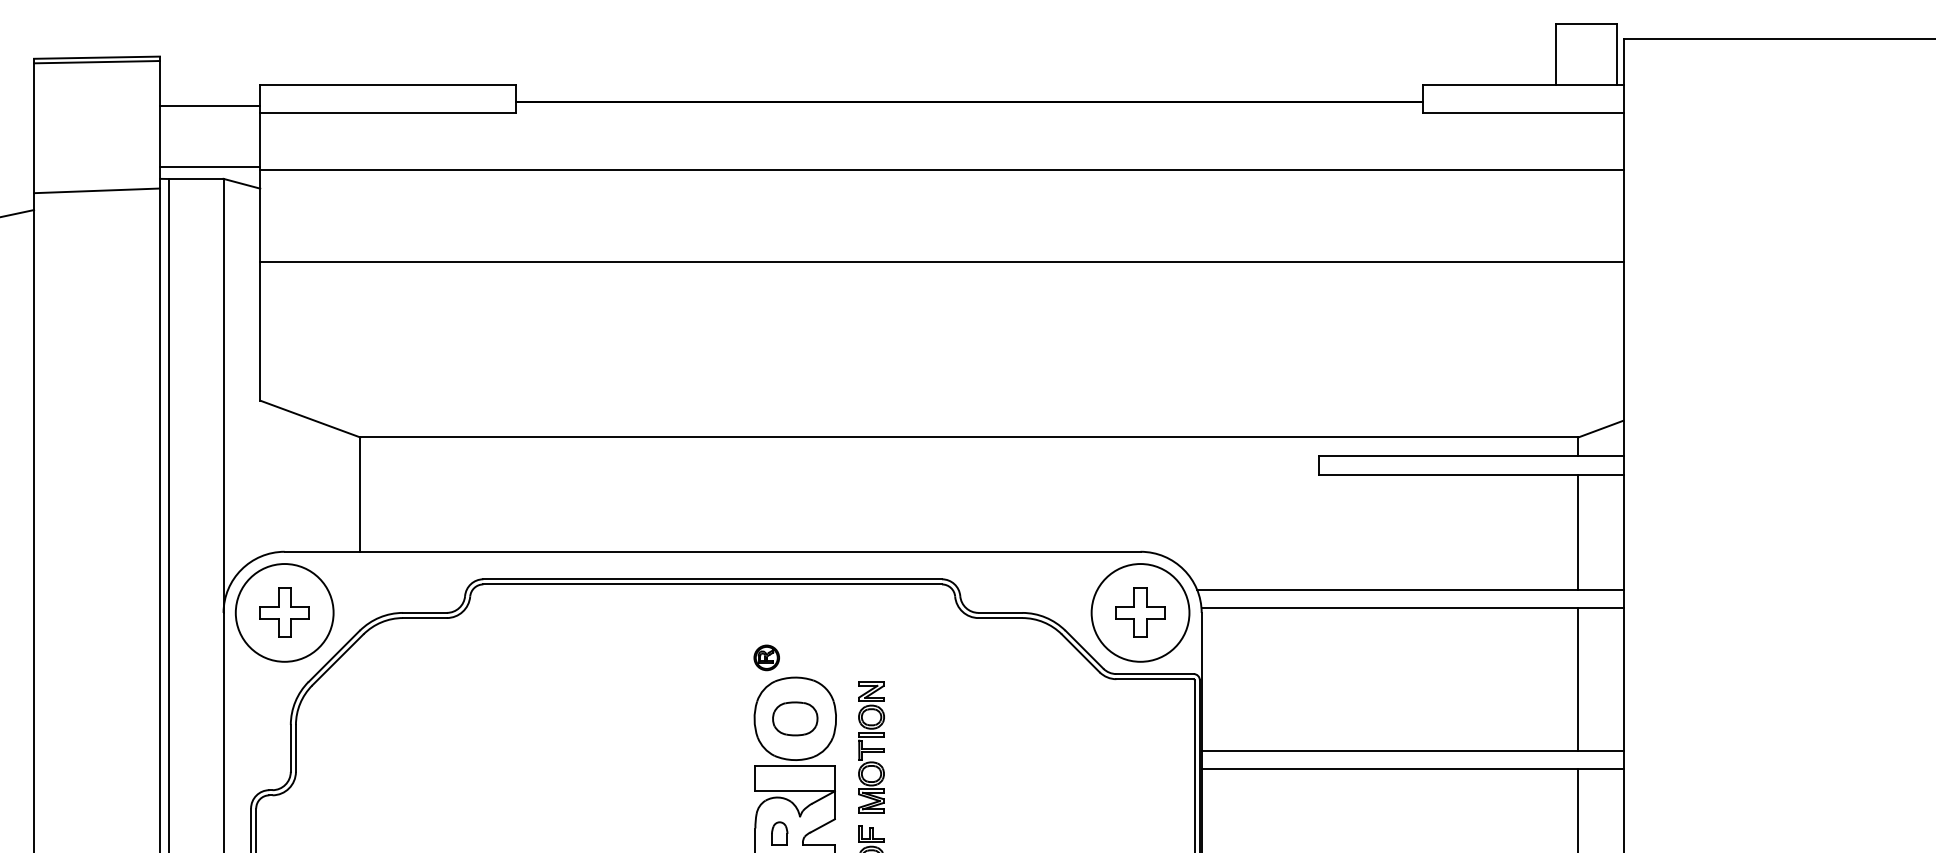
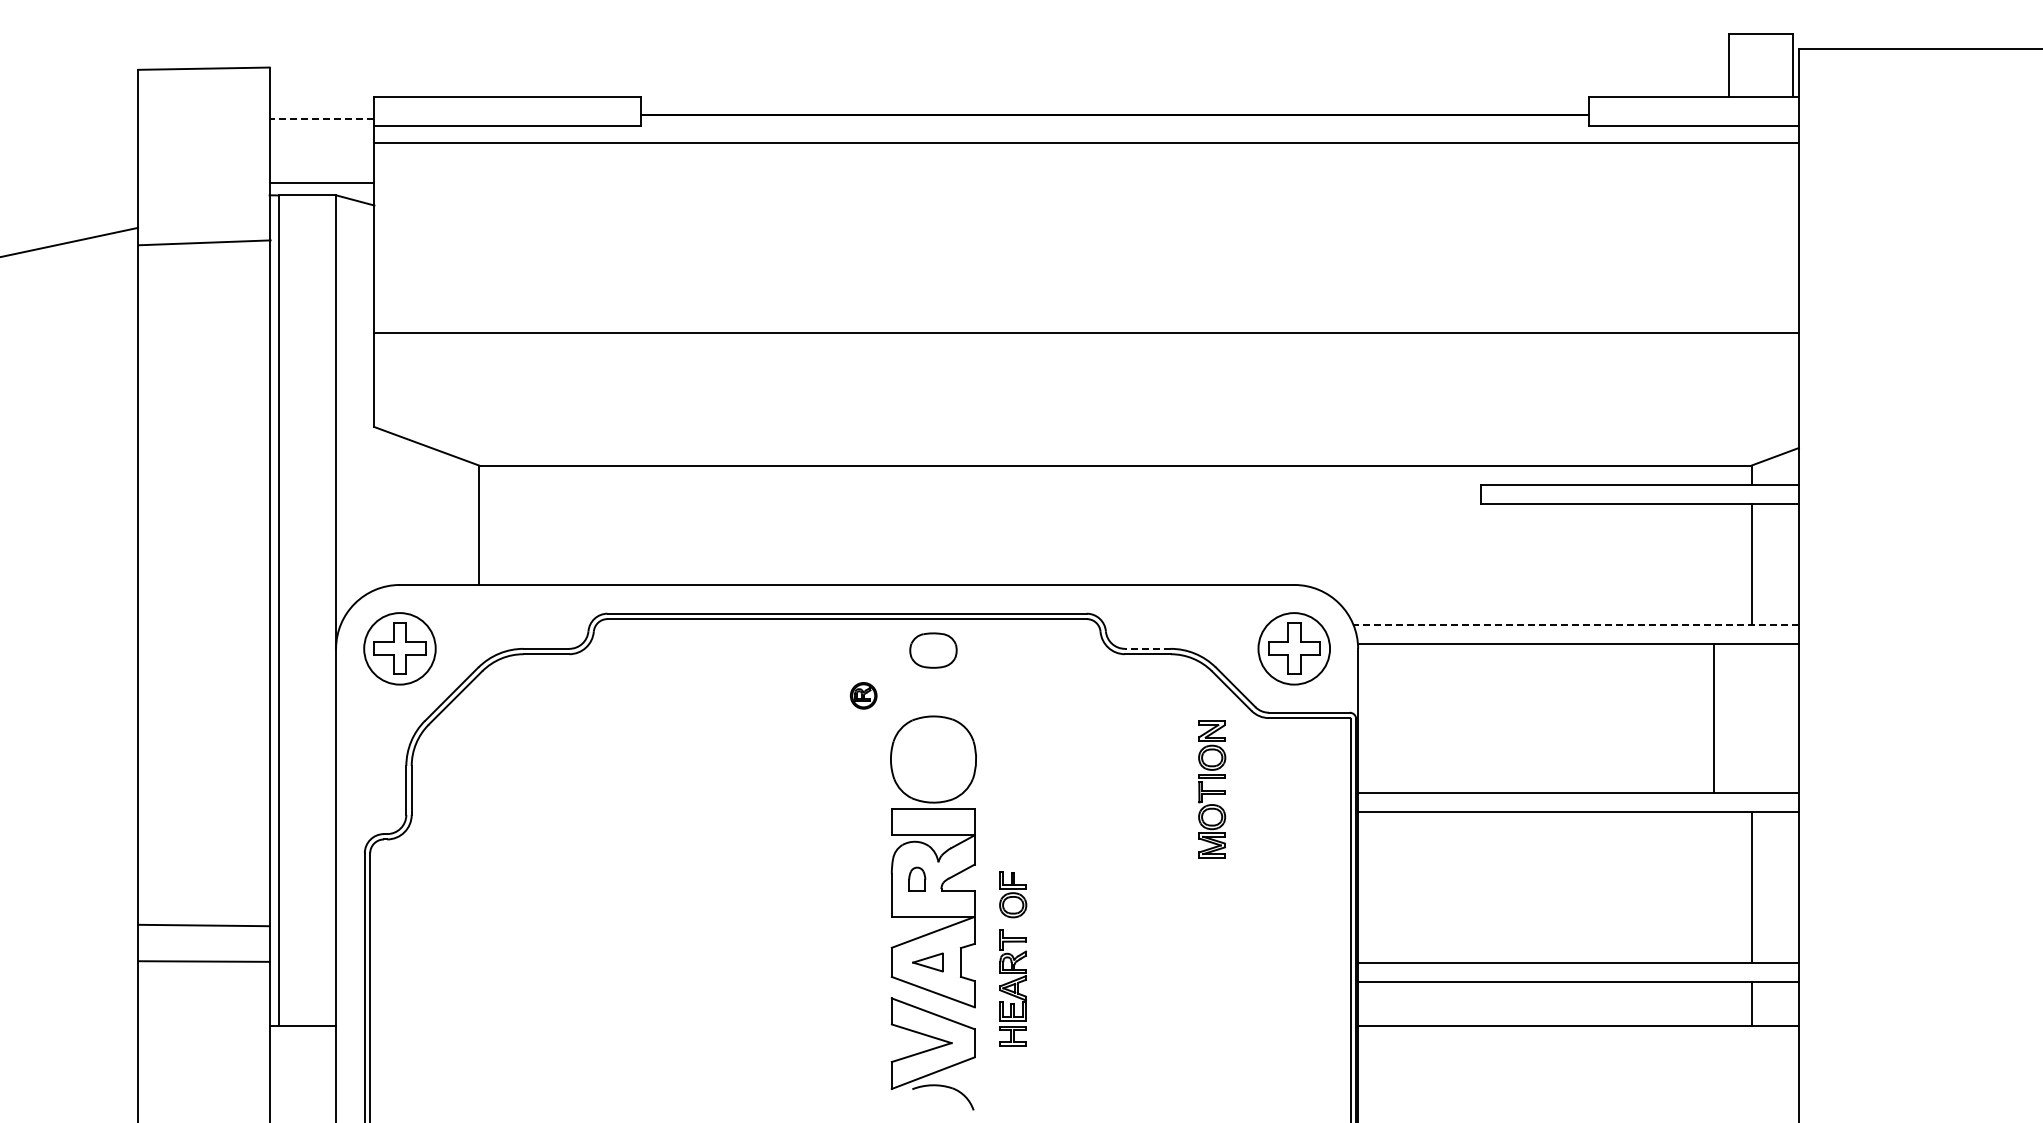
line: (96, 62) -> (203, 73), removed
line: (209, 105) -> (321, 118), solid -> dashed
line: (941, 169) -> (1086, 142), moved
line: (96, 190) -> (204, 242), moved
line: (941, 261) -> (1086, 332), moved
line: (1410, 589) -> (1576, 624), solid -> dashed
circle: (284, 612) -> (399, 648), size x0.7
line: (1000, 612) -> (1147, 648), solid -> dashed
circle: (1140, 612) -> (1294, 648), size x0.7
part: (766, 657) -> (863, 695), moved
line: (1578, 679) -> (1713, 718), moved
part: (795, 718) -> (933, 650), moved
part: (871, 747) -> (1212, 789), moved

